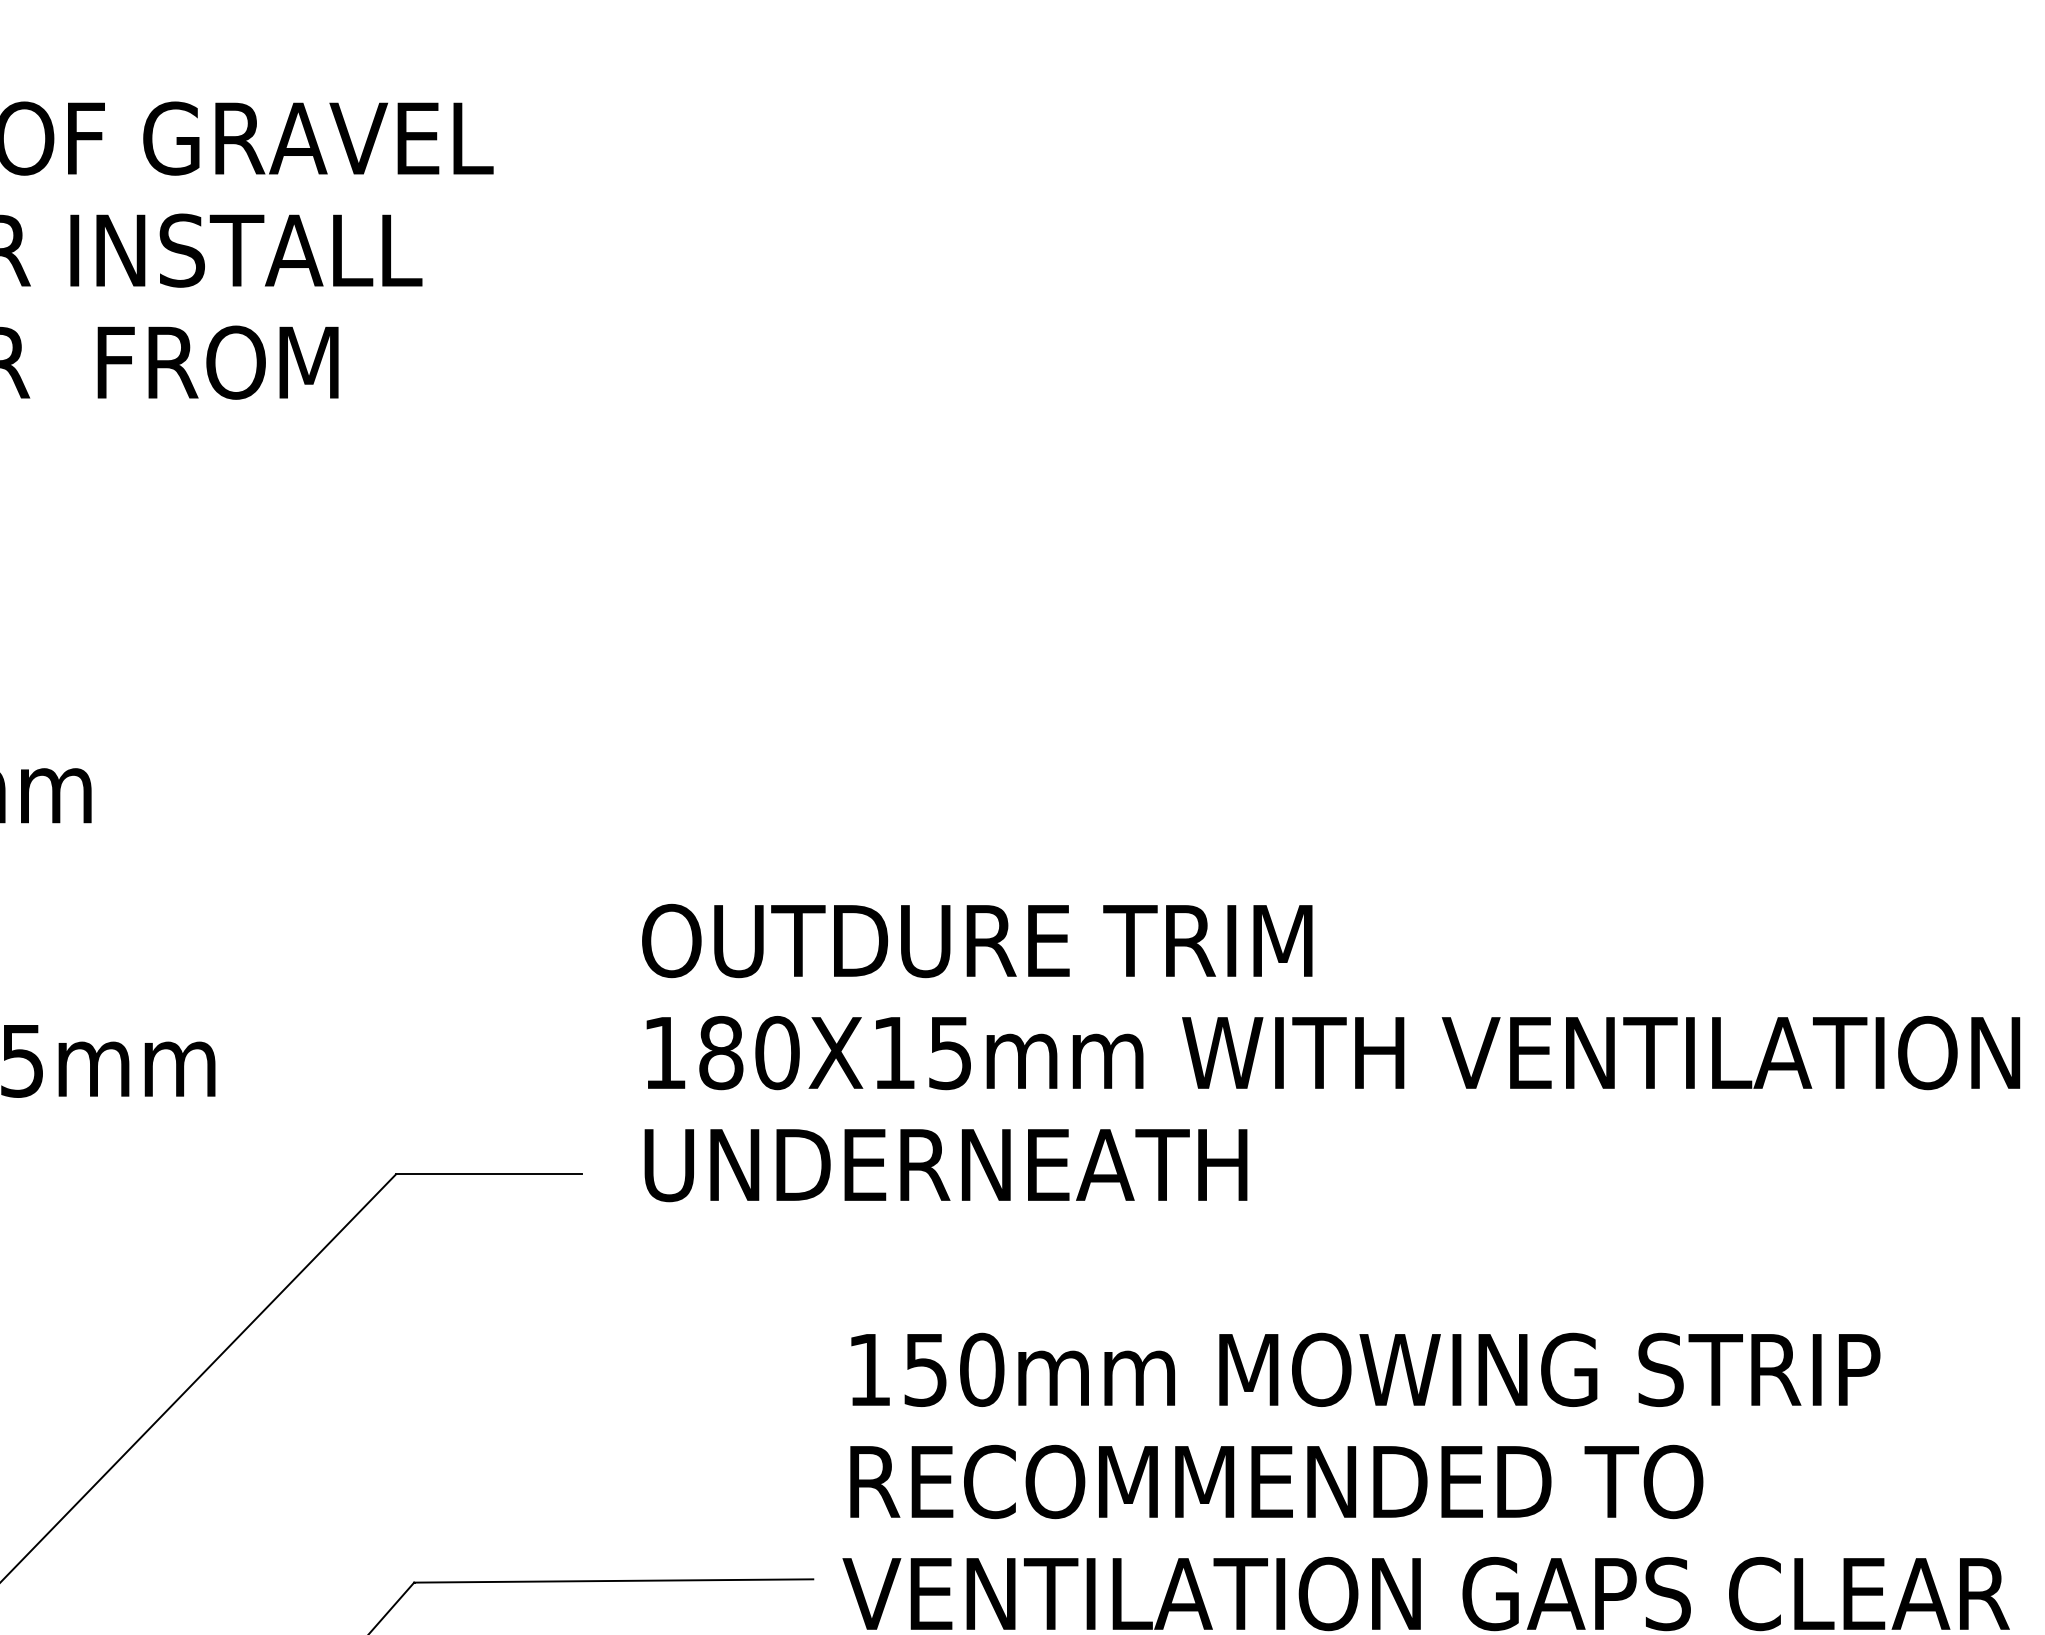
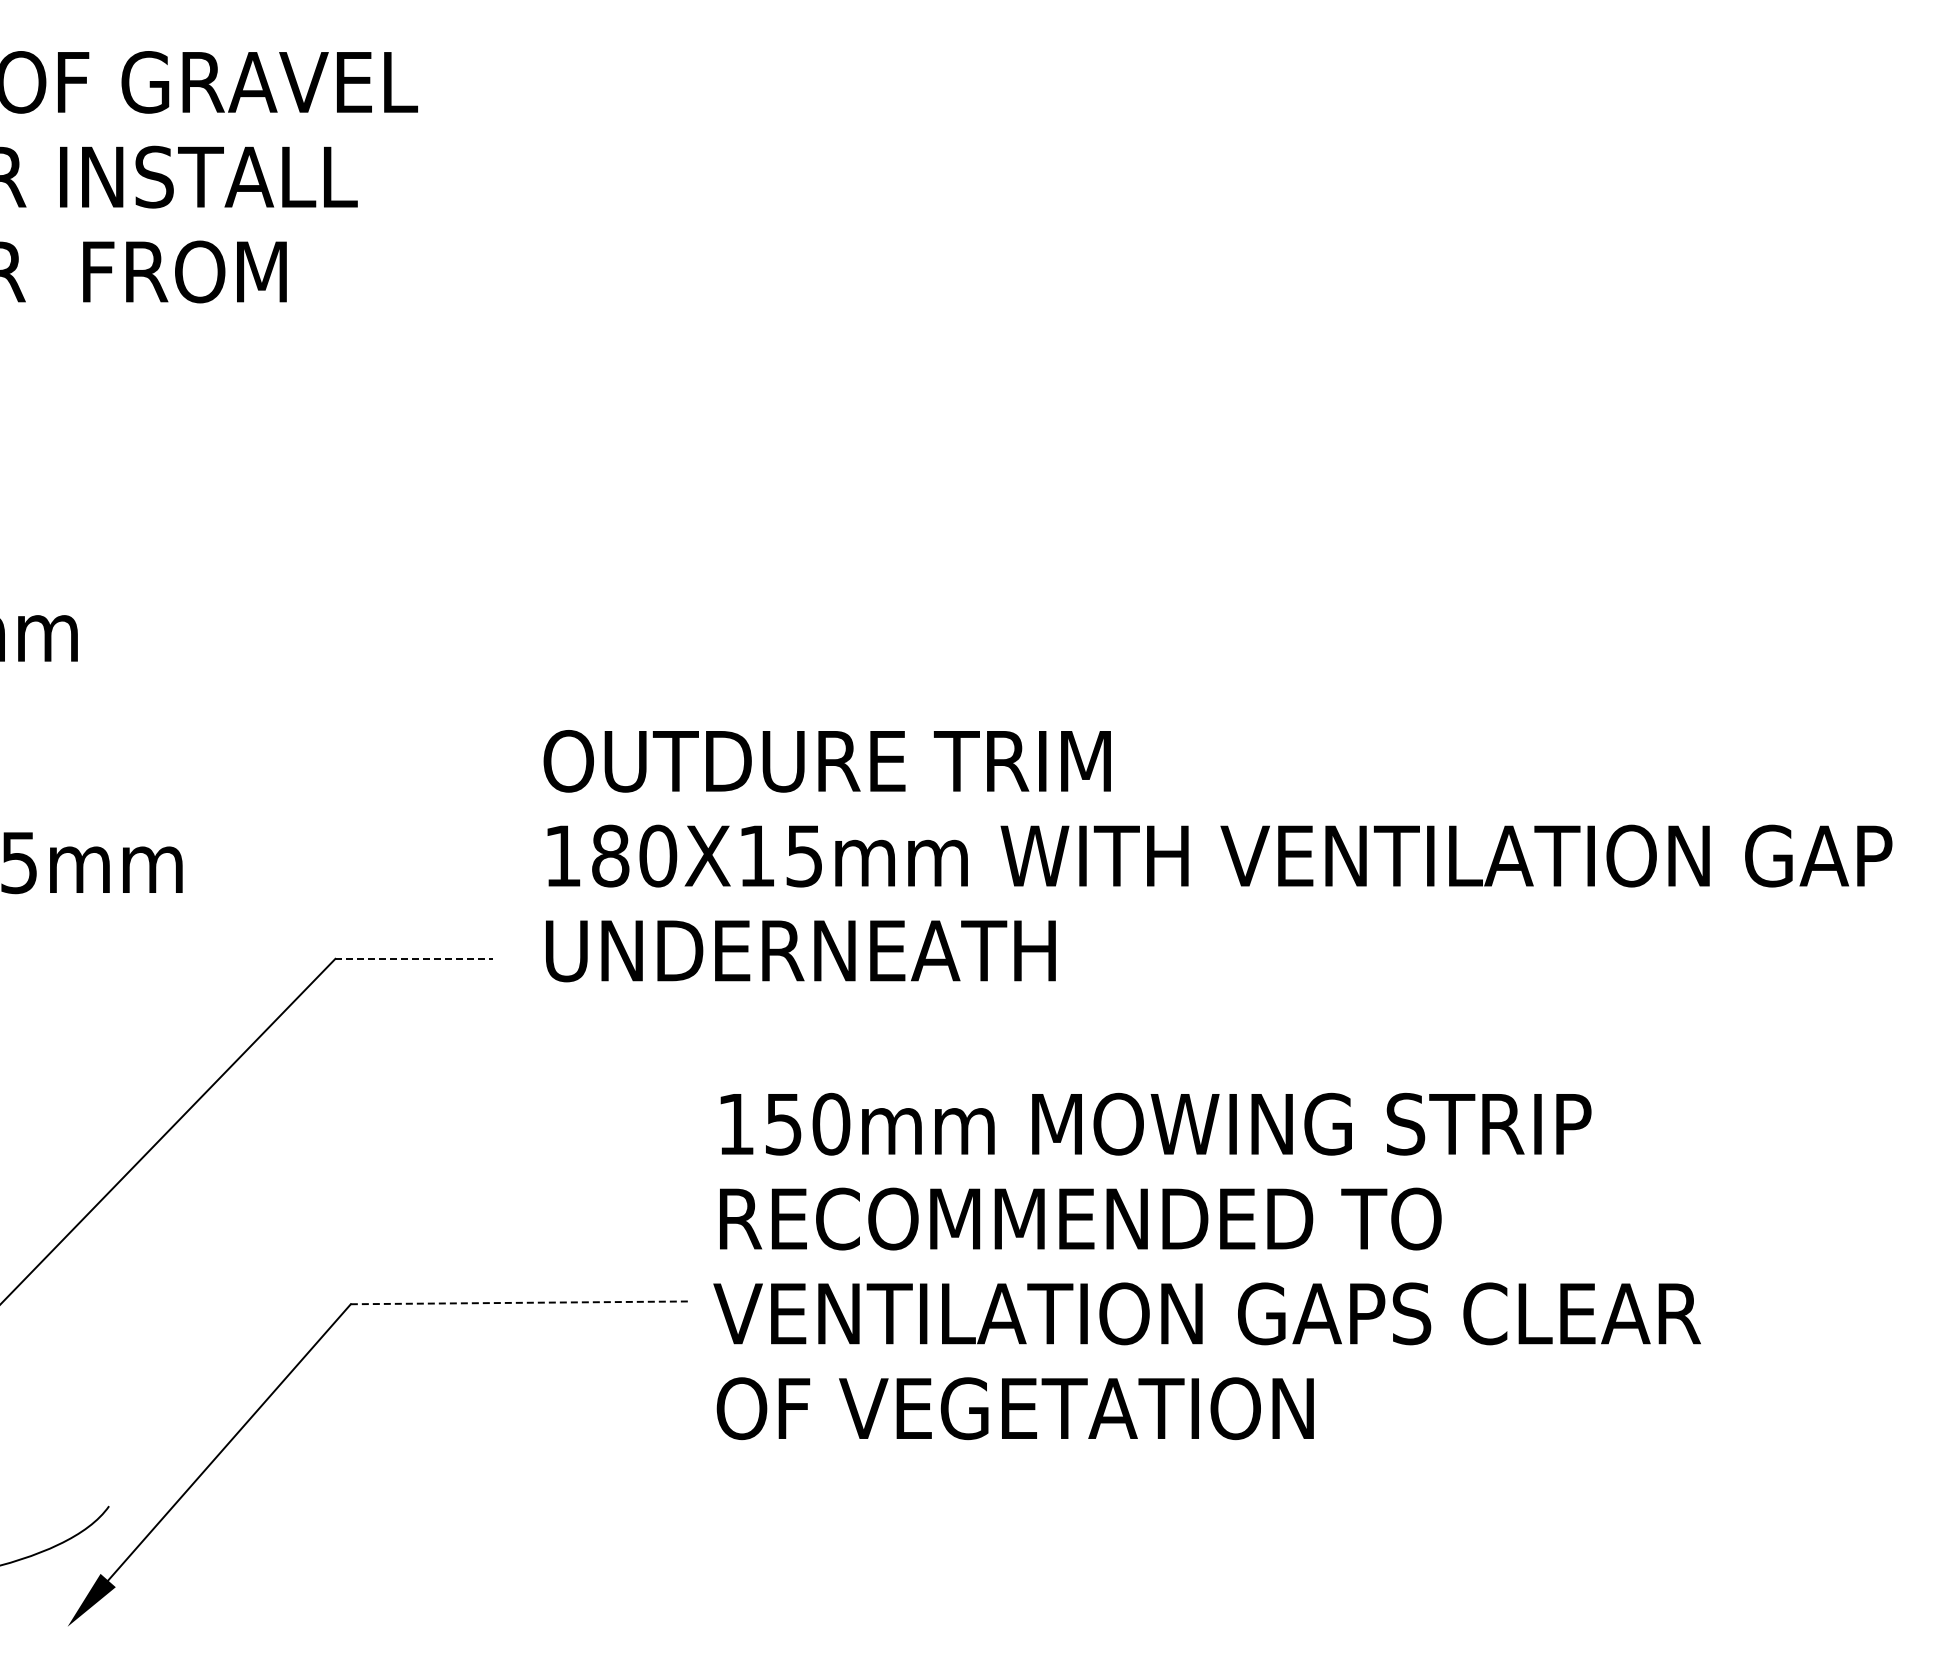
line: (489, 1174) -> (414, 958), solid -> dashed
line: (613, 1580) -> (519, 1302), solid -> dashed

